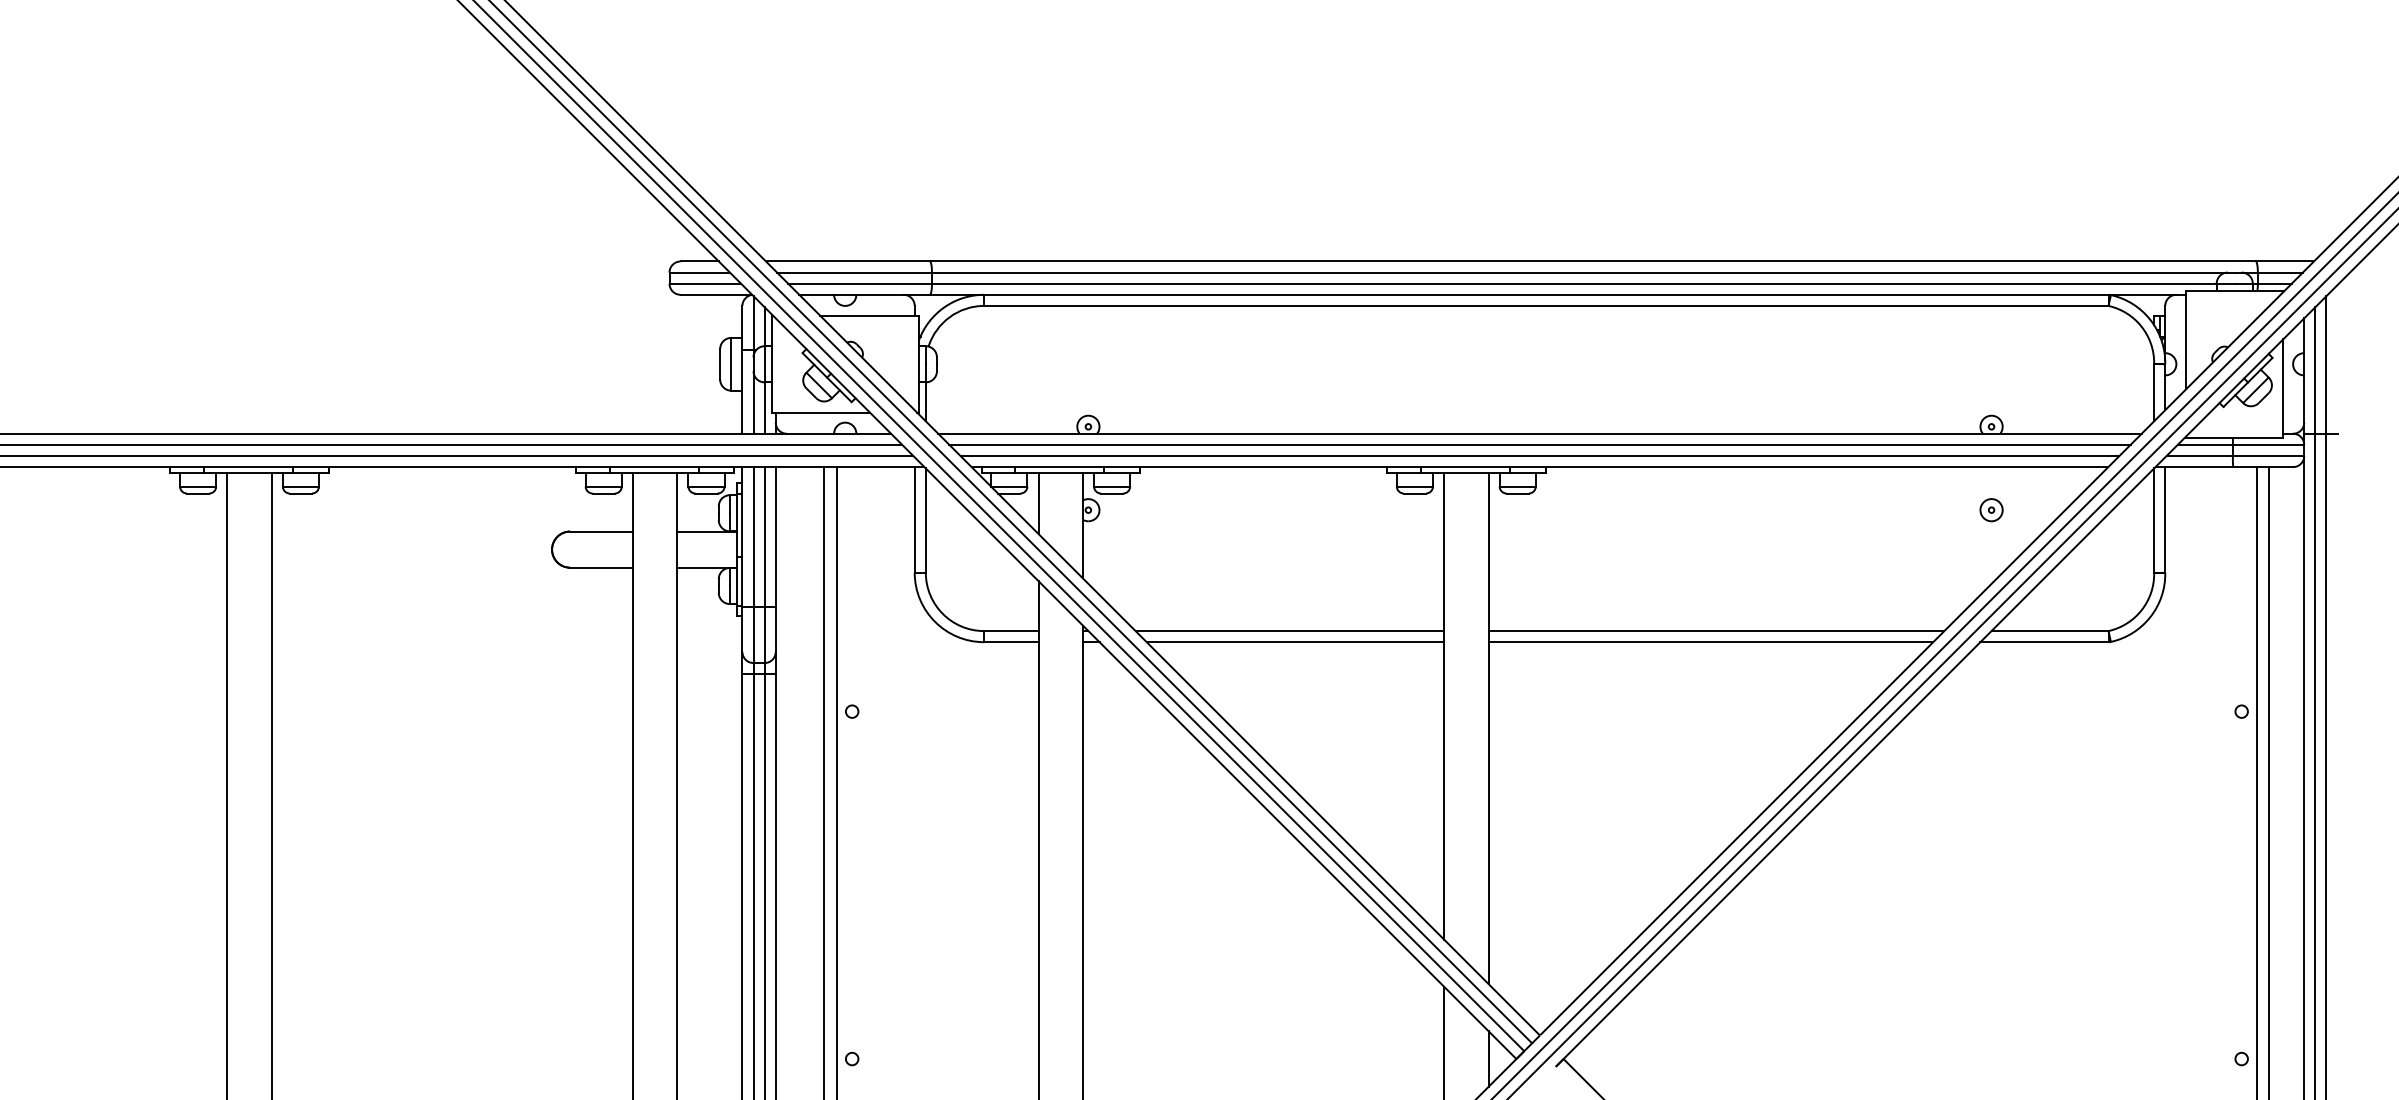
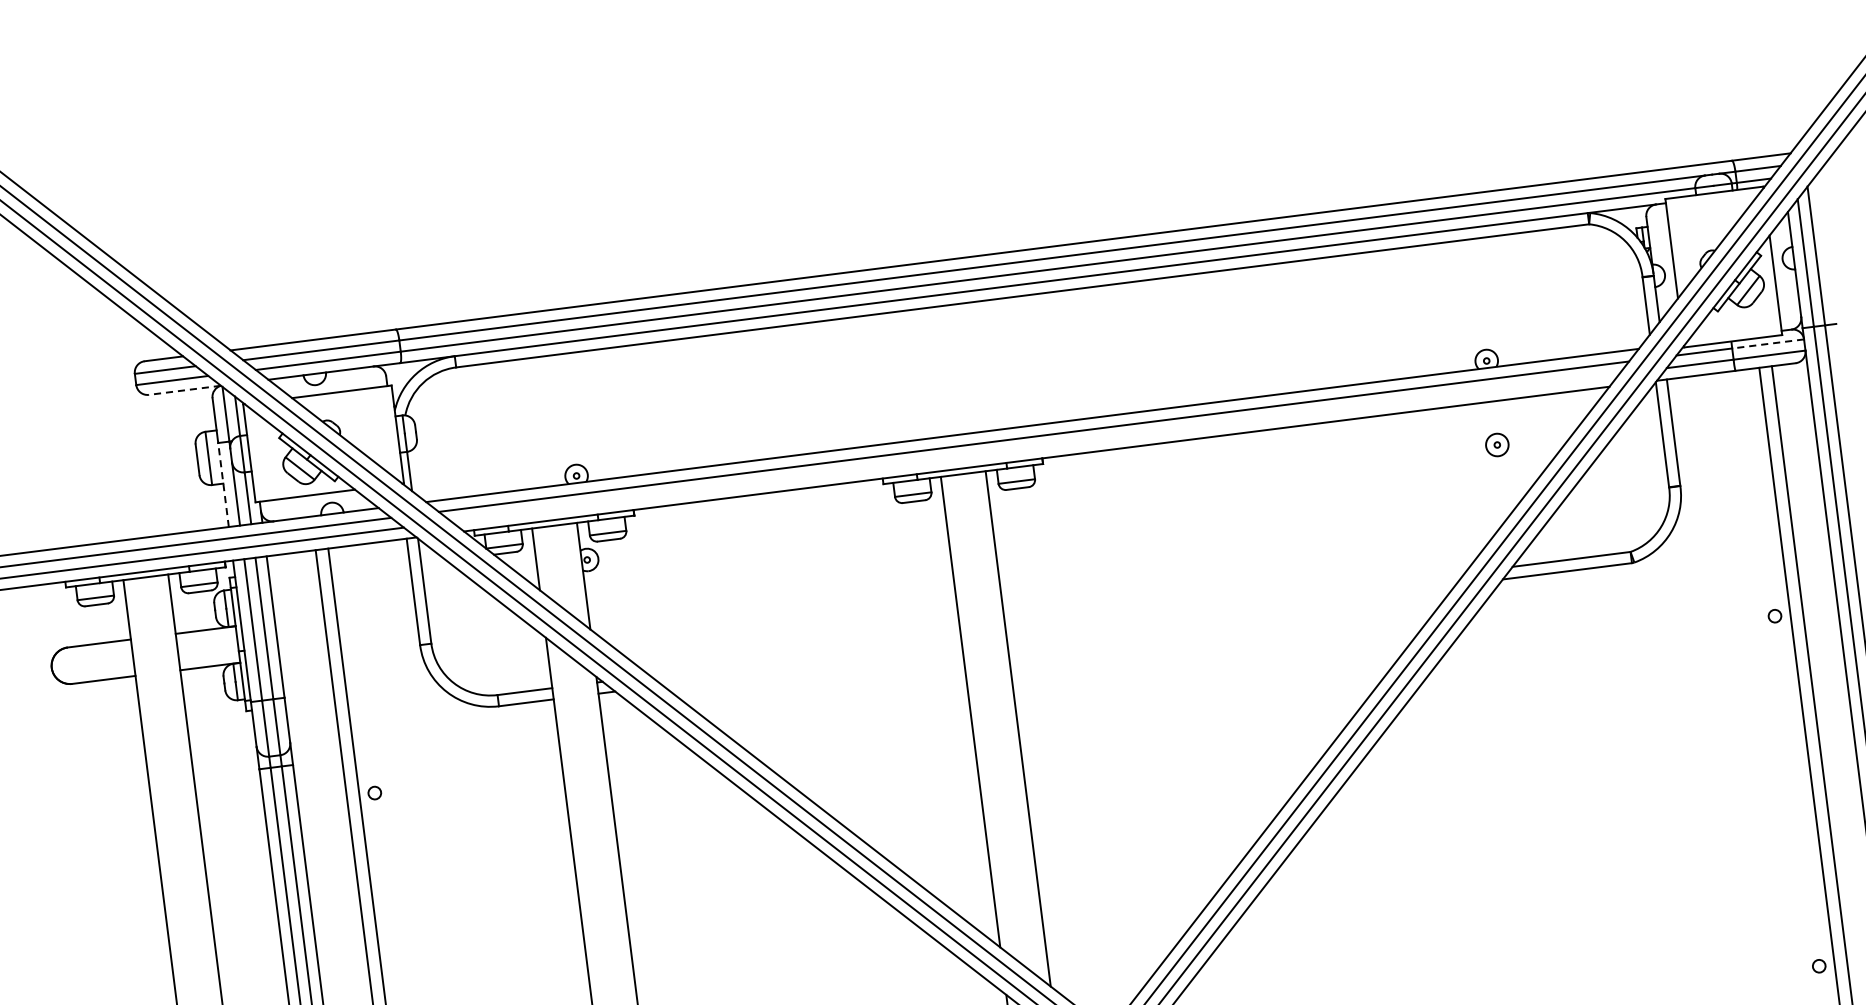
line: (716, 294) -> (184, 389), solid -> dashed
line: (742, 392) -> (223, 485), solid -> dashed
line: (2268, 444) -> (1768, 343), solid -> dashed
line: (1539, 456) -> (1034, 448), removed
line: (1289, 631) -> (805, 656), removed
line: (1716, 631) -> (1235, 602), removed
line: (1295, 642) -> (812, 666), removed
line: (1710, 642) -> (1230, 614), removed

